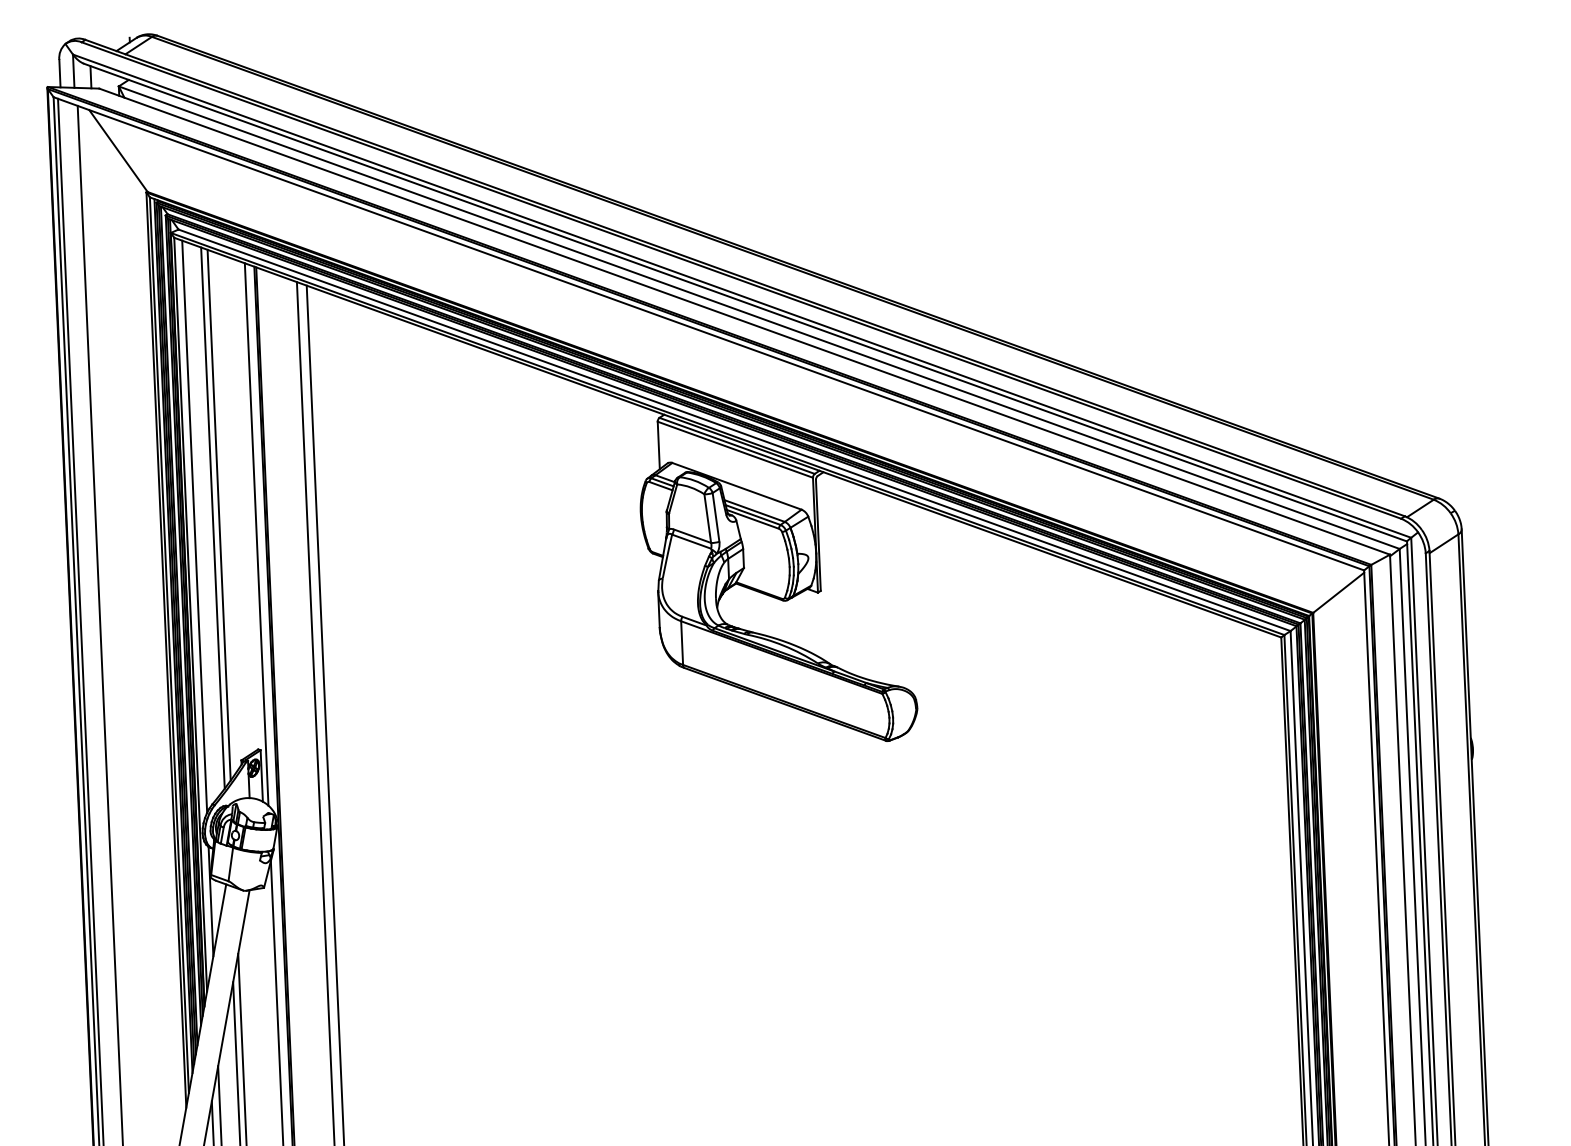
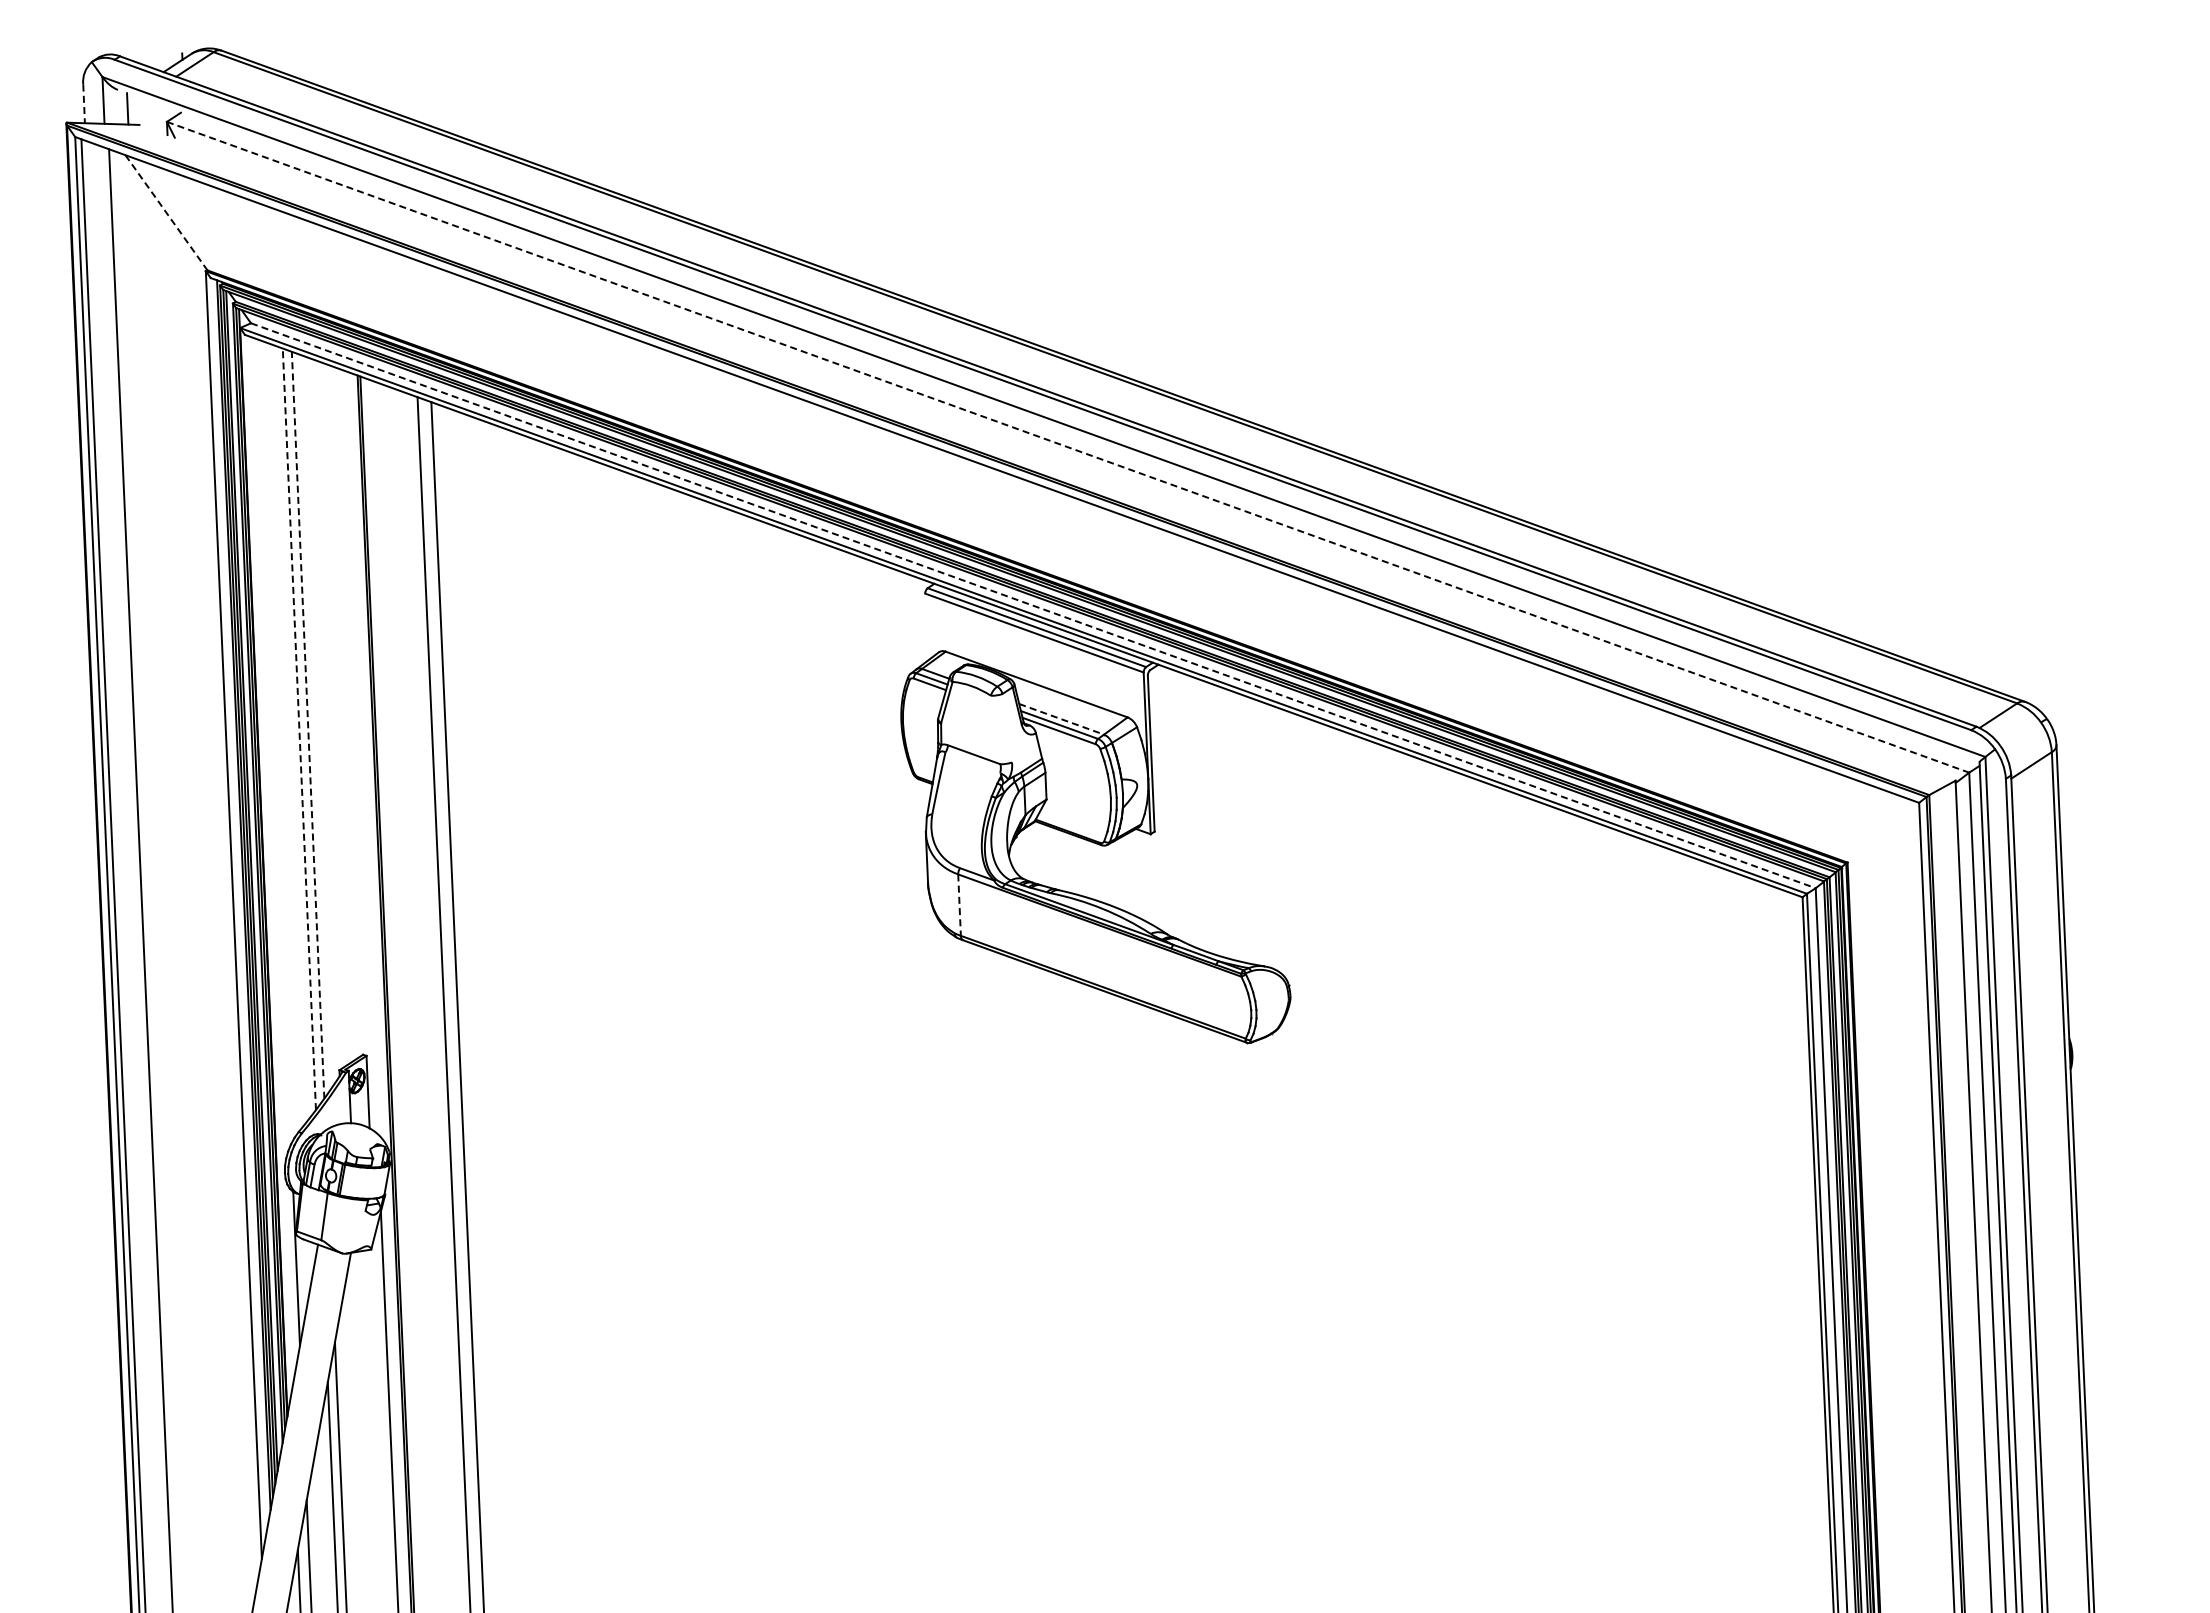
line: (60, 74) -> (84, 104), solid -> dashed
line: (118, 150) -> (166, 212), solid -> dashed
line: (745, 302) -> (1048, 425), removed
line: (759, 317) -> (1068, 447), solid -> dashed
line: (744, 321) -> (1047, 452), removed
line: (734, 430) -> (1033, 605), solid -> dashed
line: (658, 445) -> (926, 626), removed
line: (755, 511) -> (1062, 719), solid -> dashed
line: (219, 515) -> (308, 725), solid -> dashed
line: (715, 516) -> (1006, 727), removed
line: (213, 517) -> (299, 728), solid -> dashed
line: (707, 518) -> (995, 729), removed
line: (194, 526) -> (273, 740), removed
line: (256, 533) -> (360, 751), removed
line: (691, 541) -> (972, 762), removed
line: (1338, 592) -> (1883, 834), removed
line: (190, 614) -> (267, 864), removed
line: (682, 643) -> (959, 905), solid -> dashed
line: (168, 645) -> (237, 908), removed

